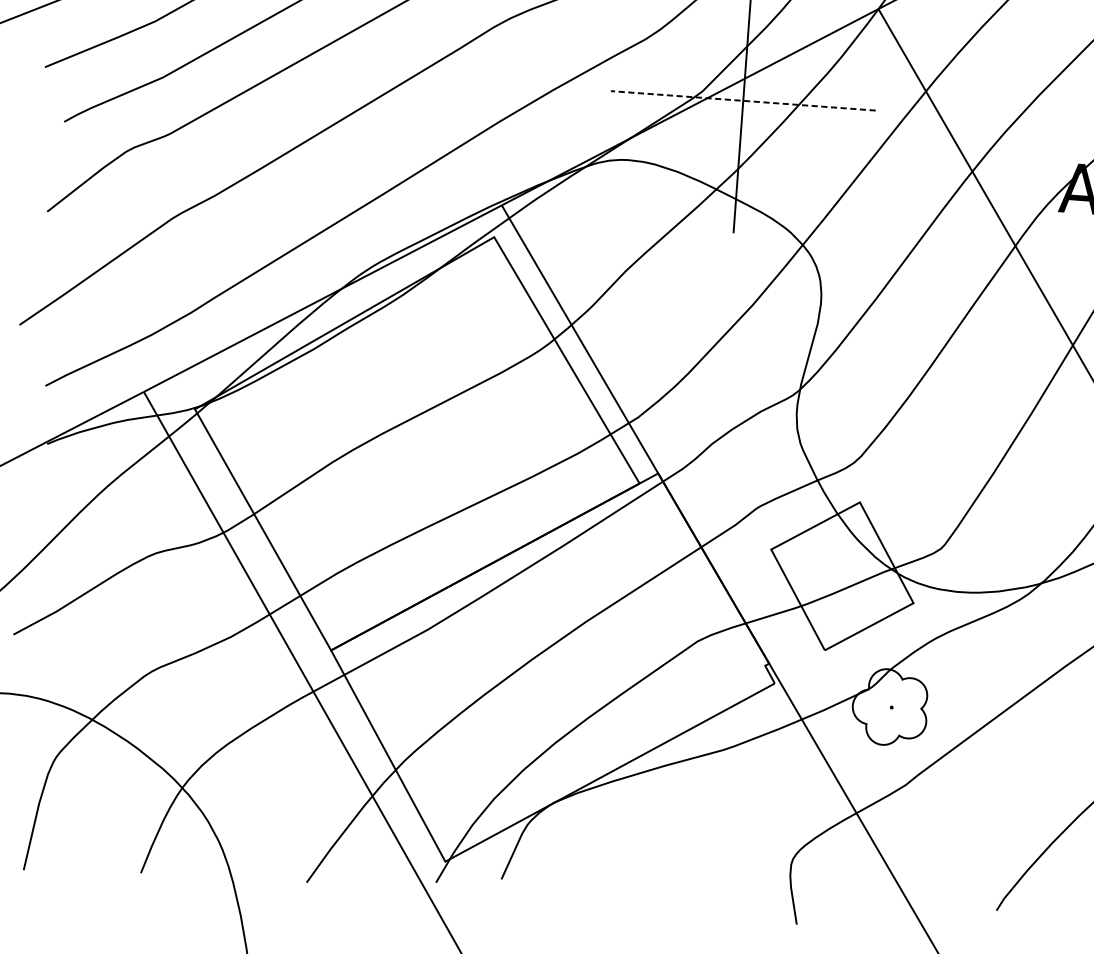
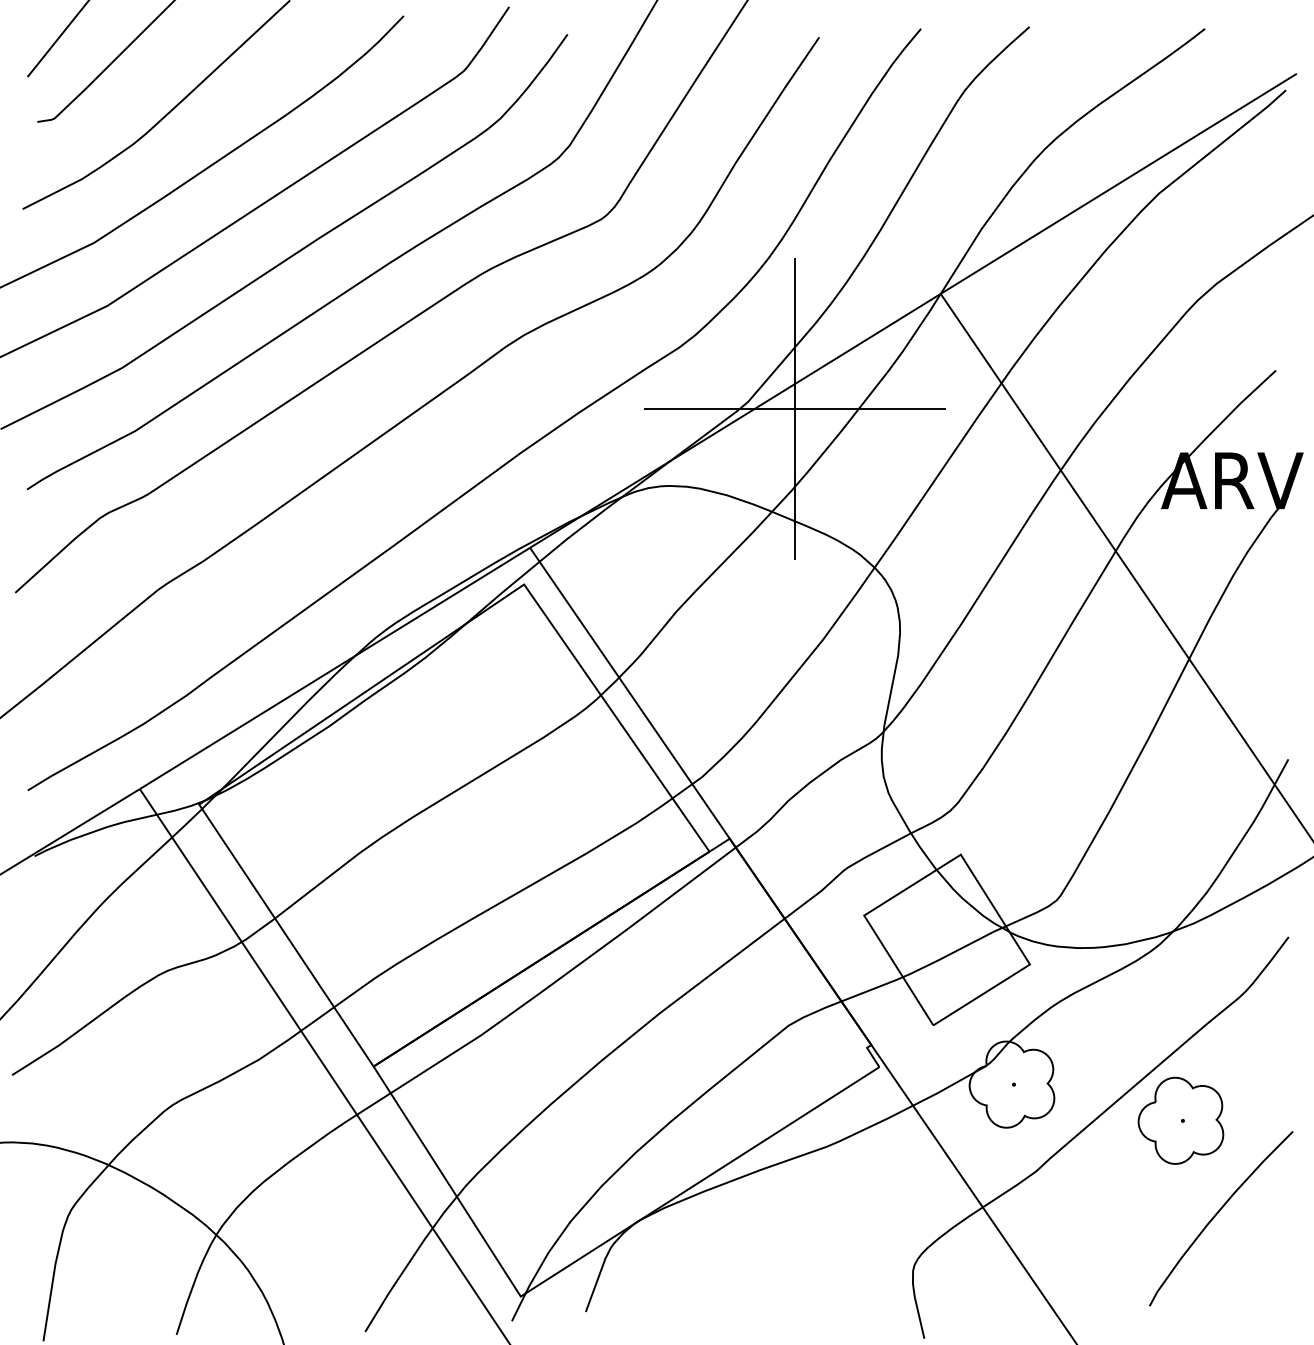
line: (743, 101) -> (795, 409), dashed -> solid
part: (1035, 749) -> (1180, 1120), added

